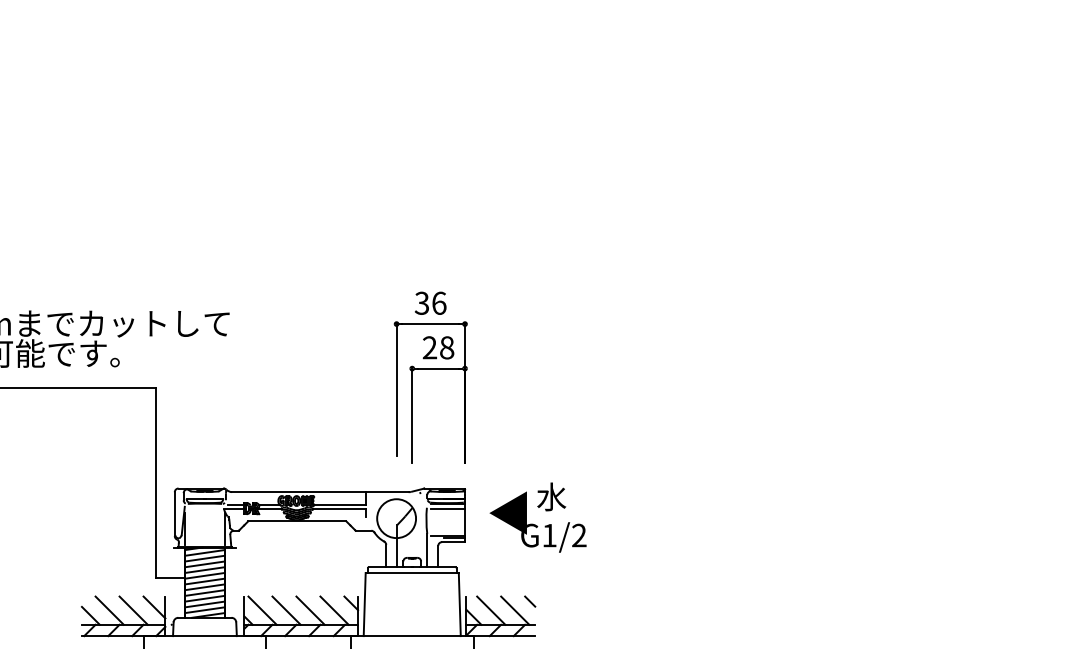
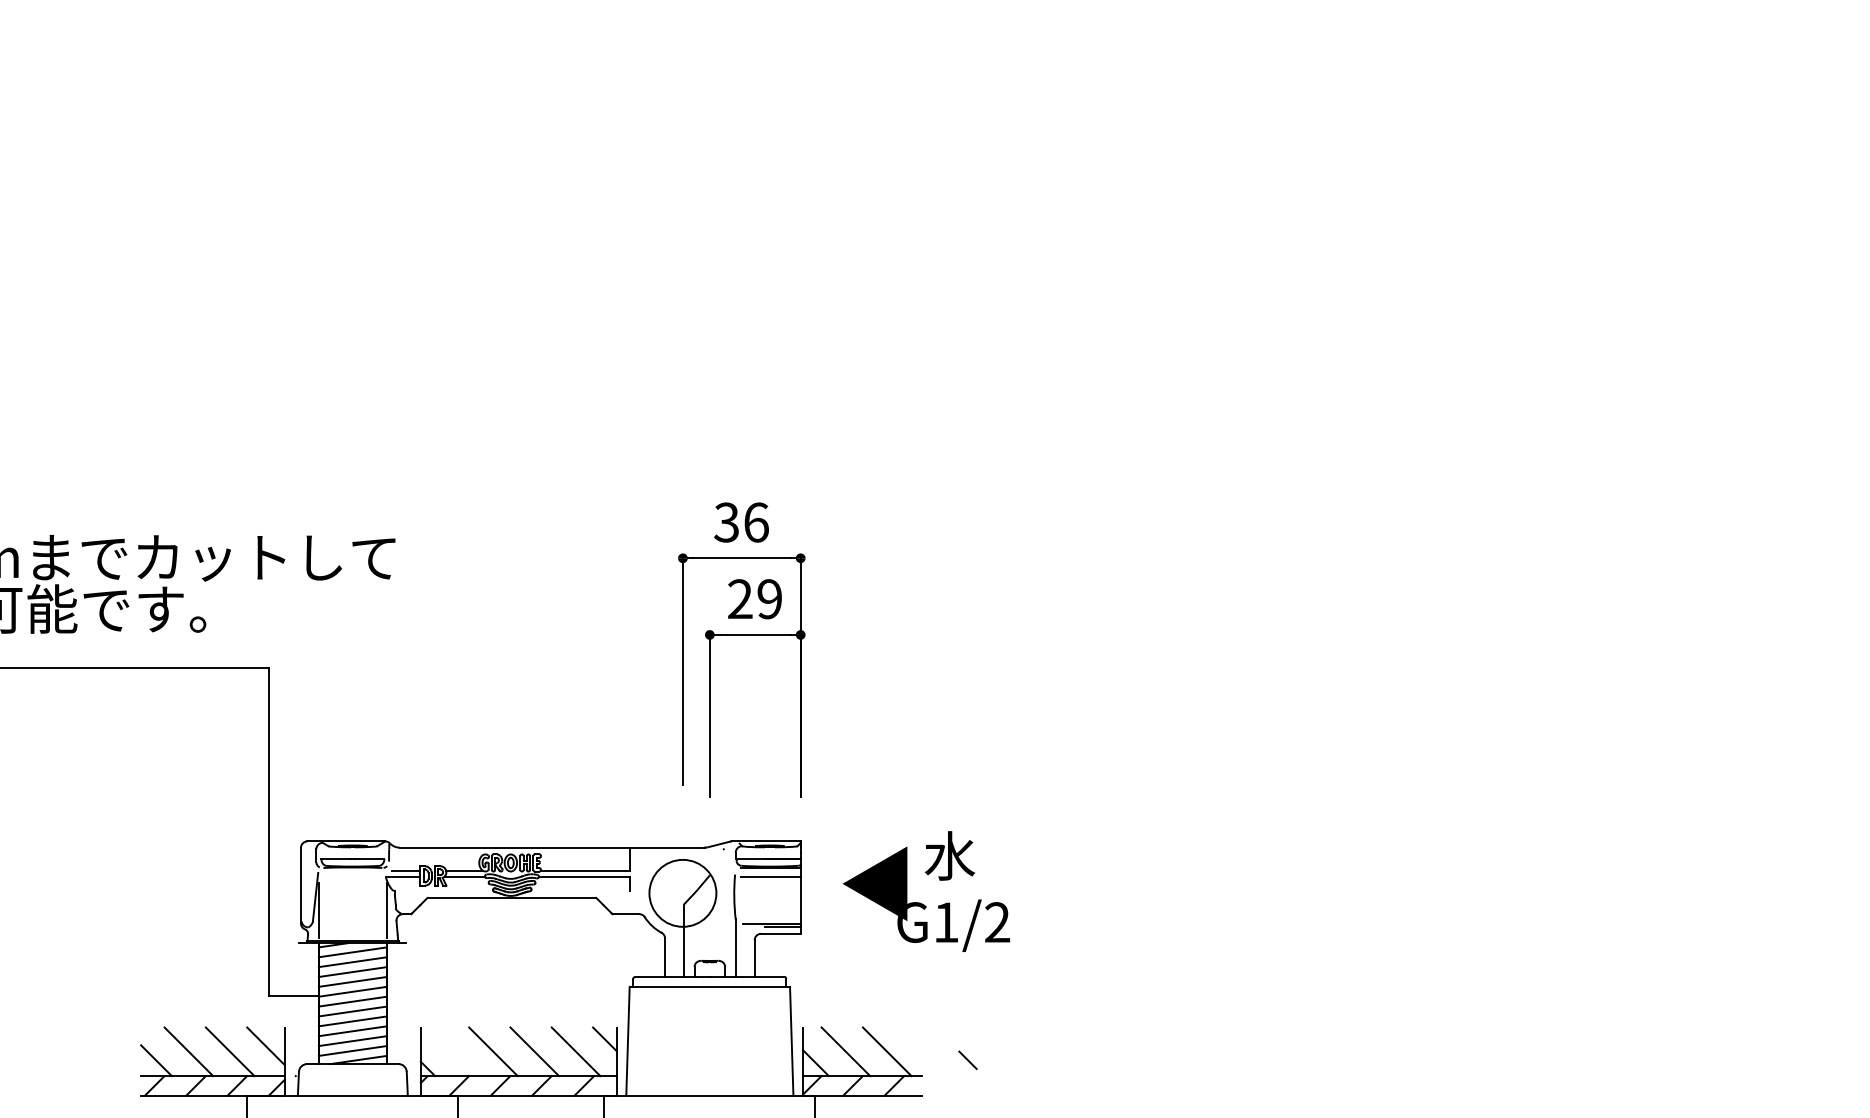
text: (447, 347) -> (770, 598), 28 -> 29
line: (530, 601) -> (968, 1060), moved
line: (262, 610) -> (451, 1051), removed

